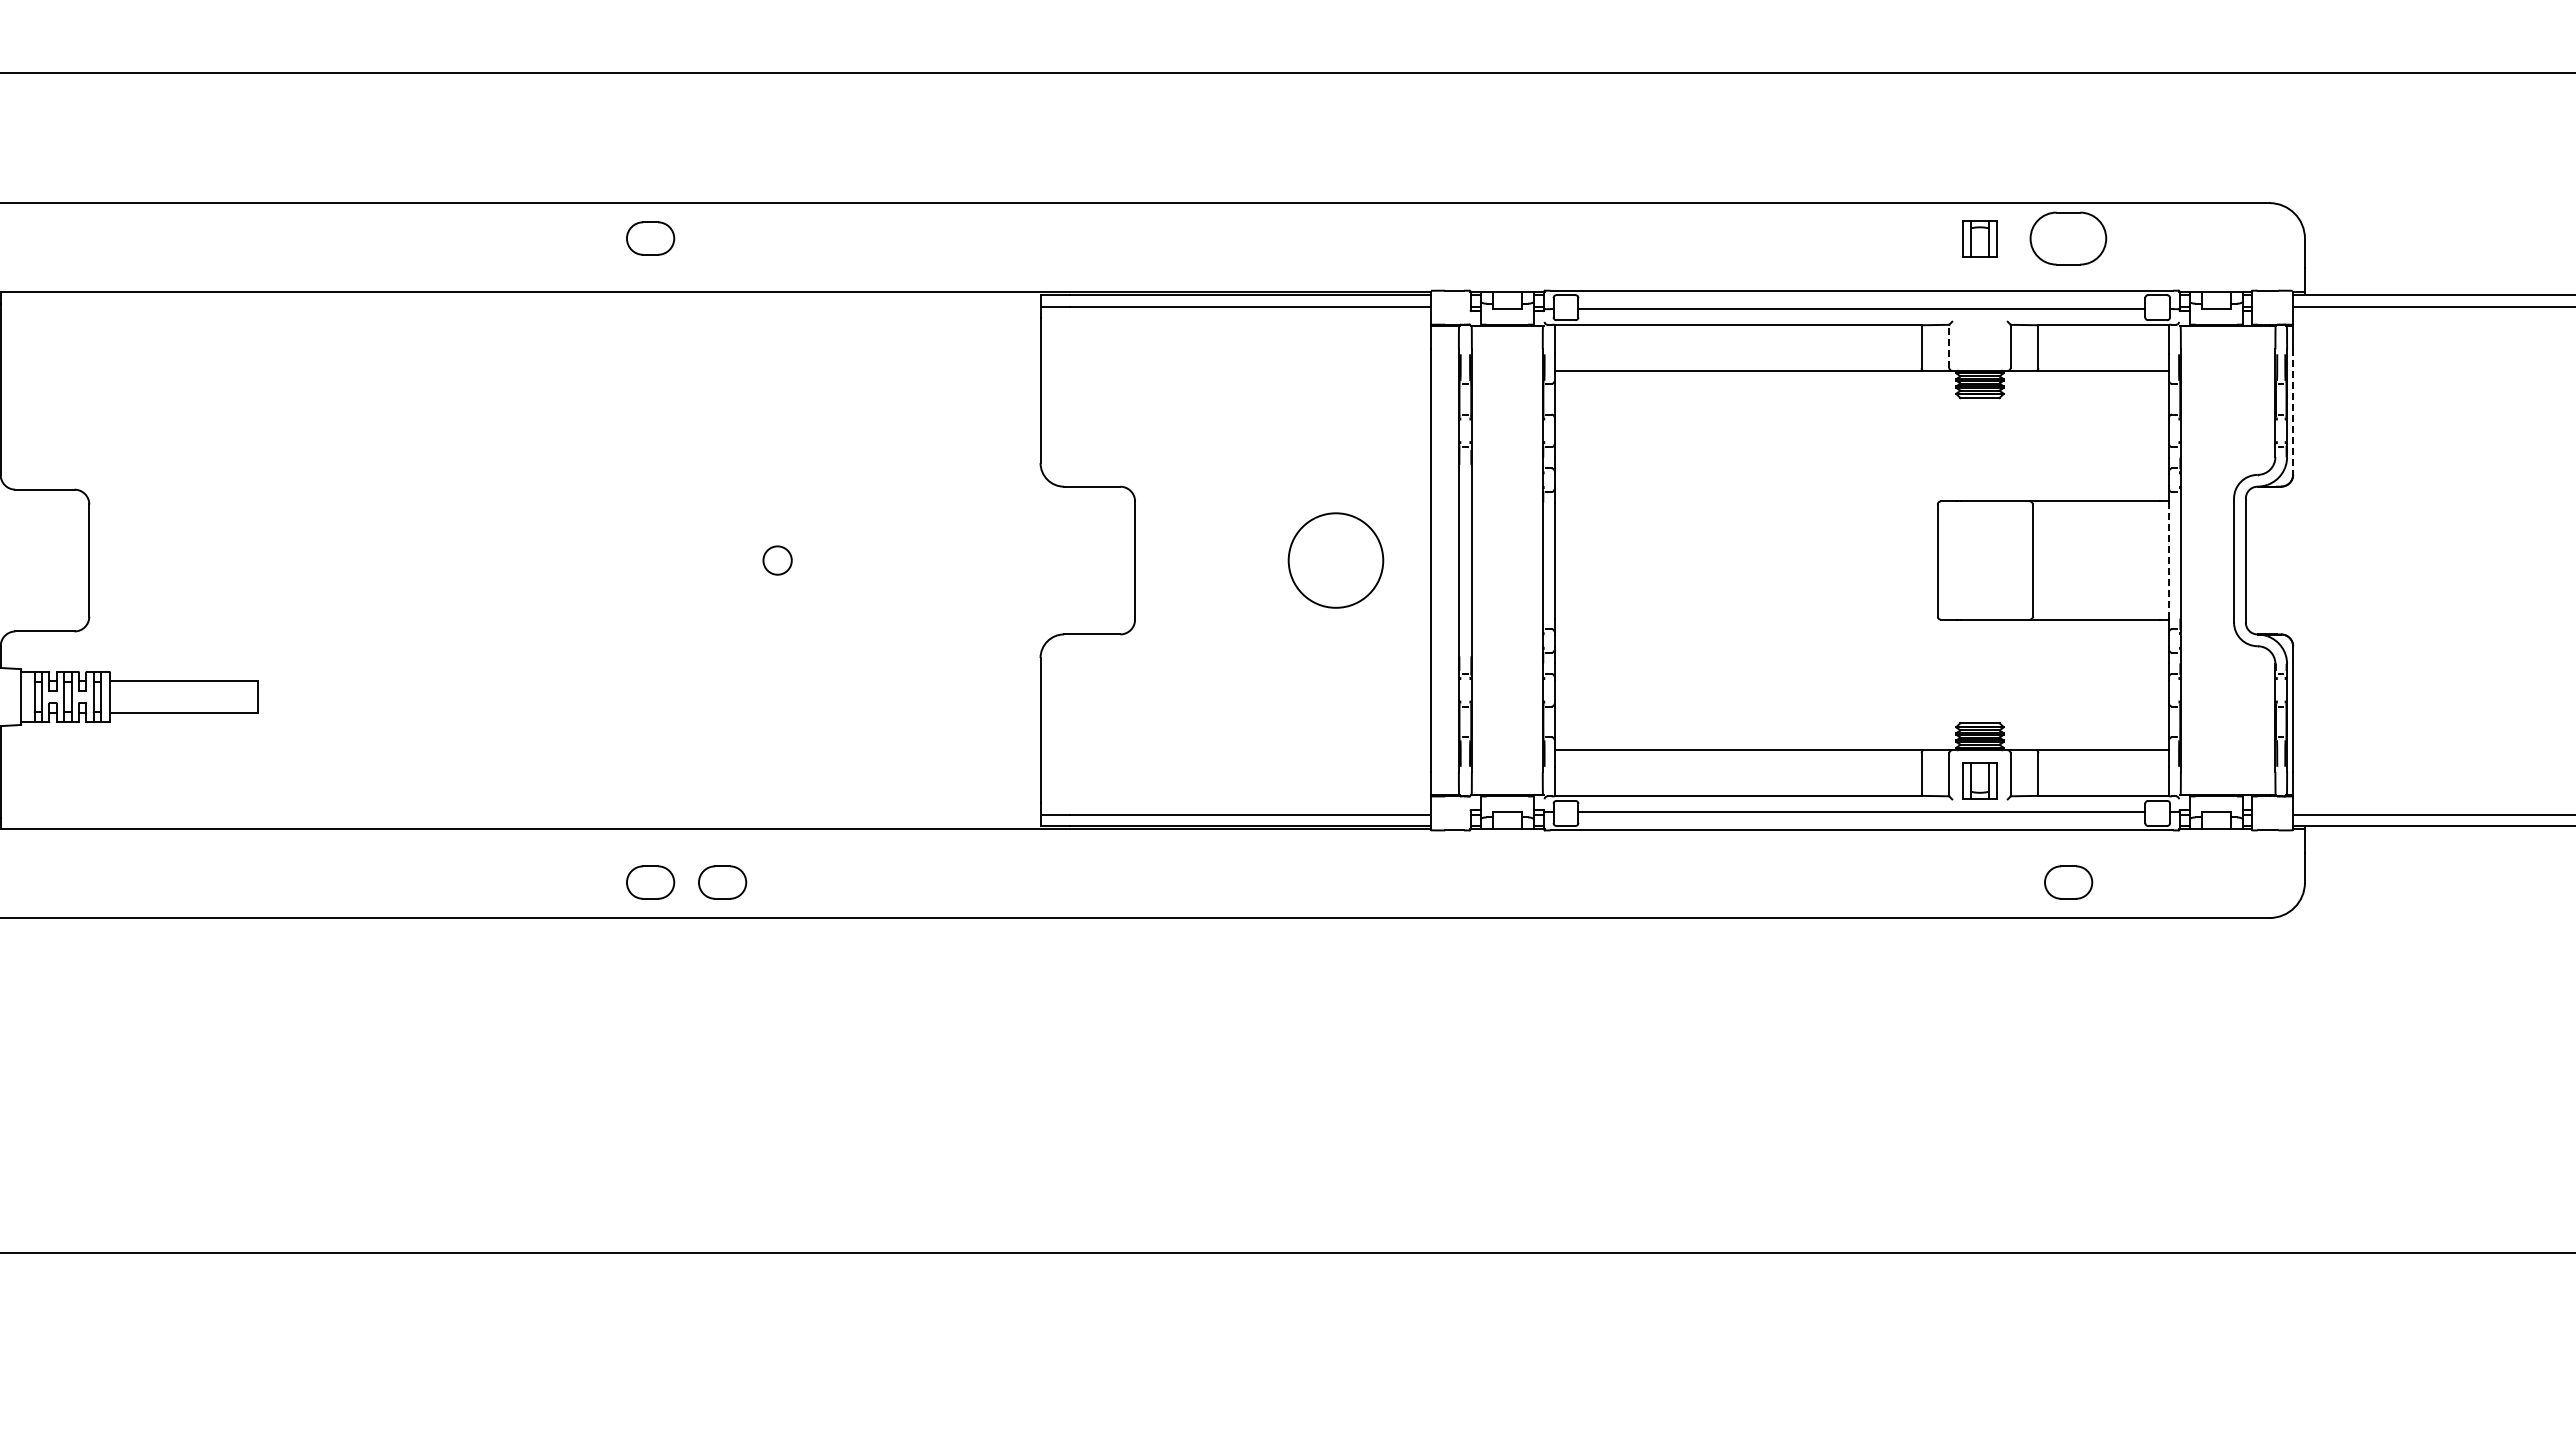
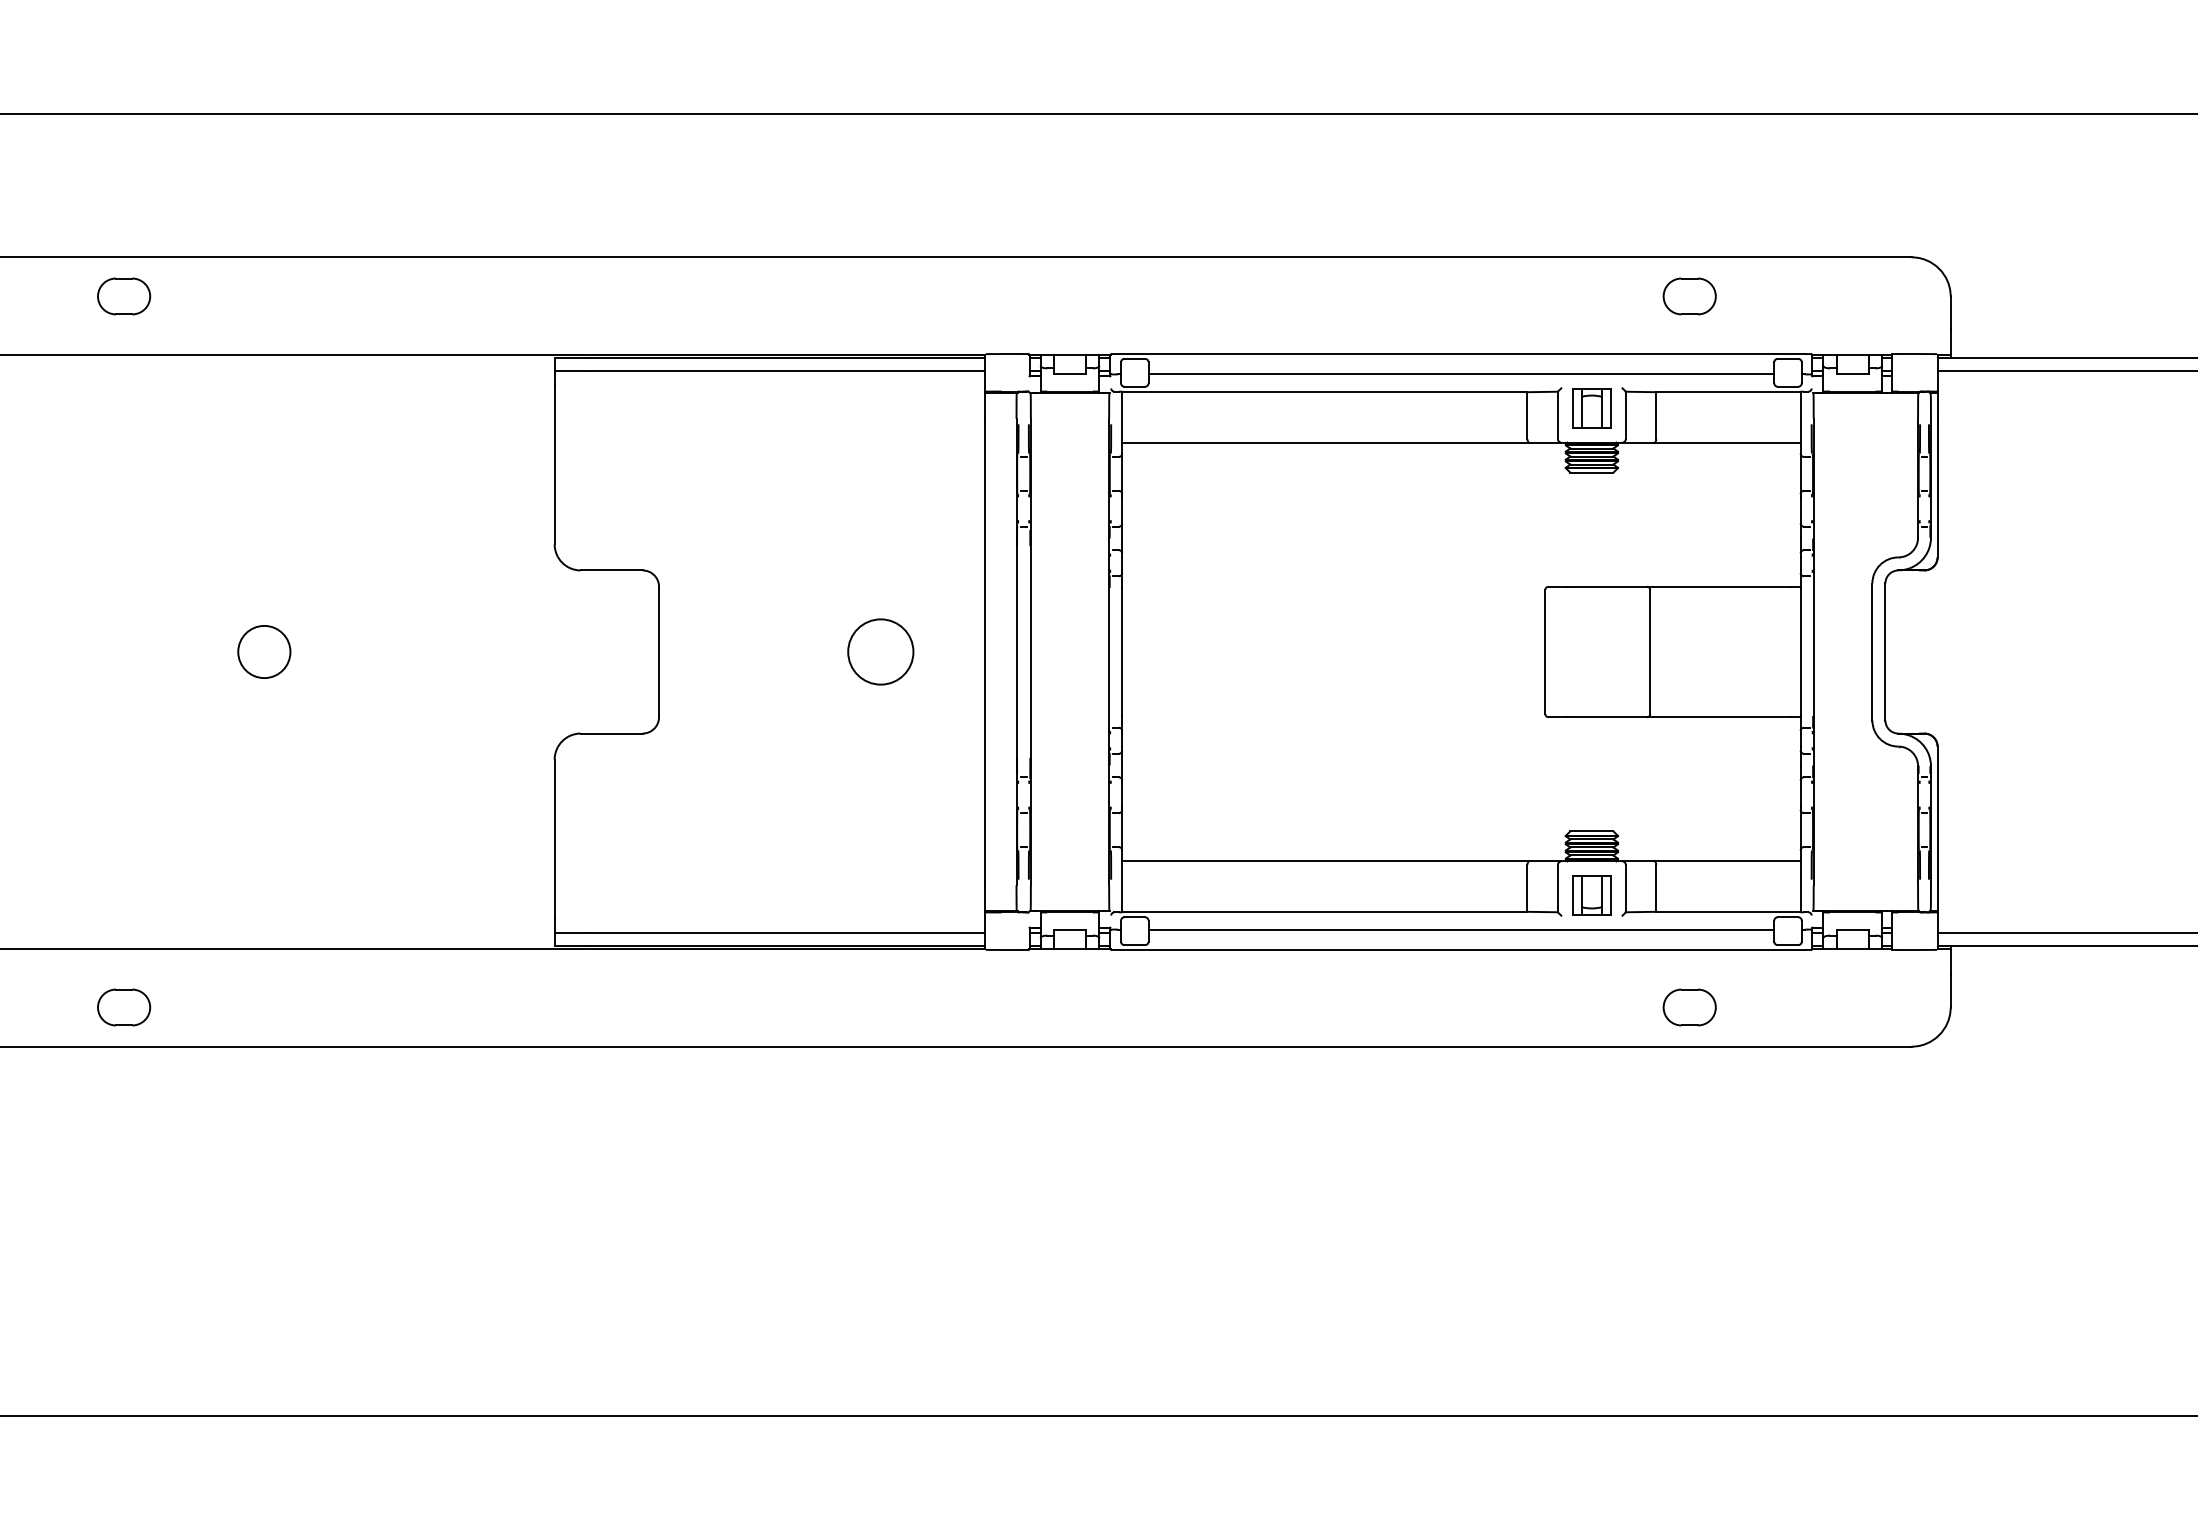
part: (1979, 238) -> (1591, 407), moved
part: (2068, 238) -> (1689, 296), size x0.62
line: (1949, 346) -> (1558, 415), dashed -> solid
line: (2293, 412) -> (1938, 488), dashed -> solid
circle: (777, 560) -> (264, 651), size x1.67
circle: (1335, 560) -> (880, 651), size x0.62
line: (2169, 560) -> (1801, 651), dashed -> solid
part: (722, 882) -> (203, 1007), removed

